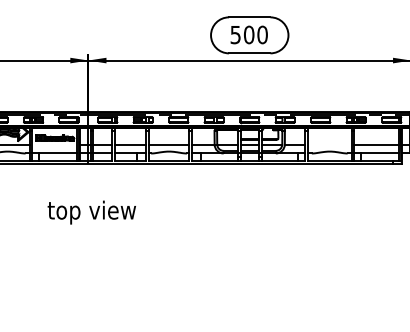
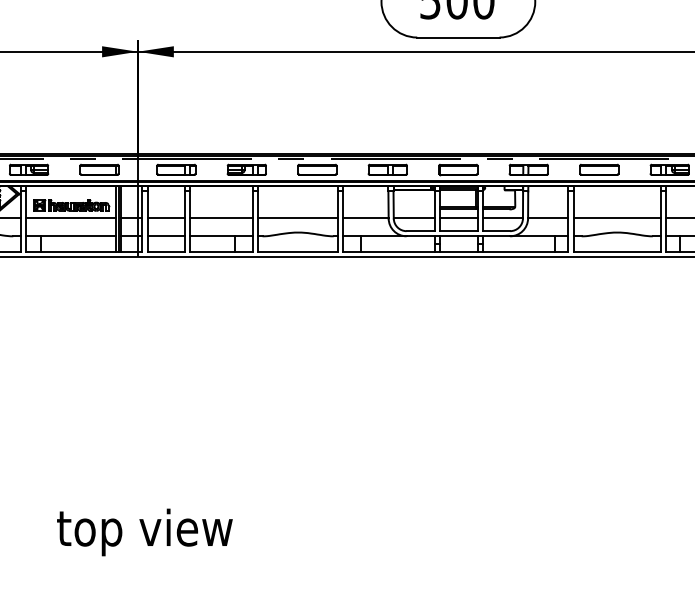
line: (54, 144) -> (70, 218), added
line: (329, 144) -> (616, 218), added
text: (91, 212) -> (144, 532), moved

